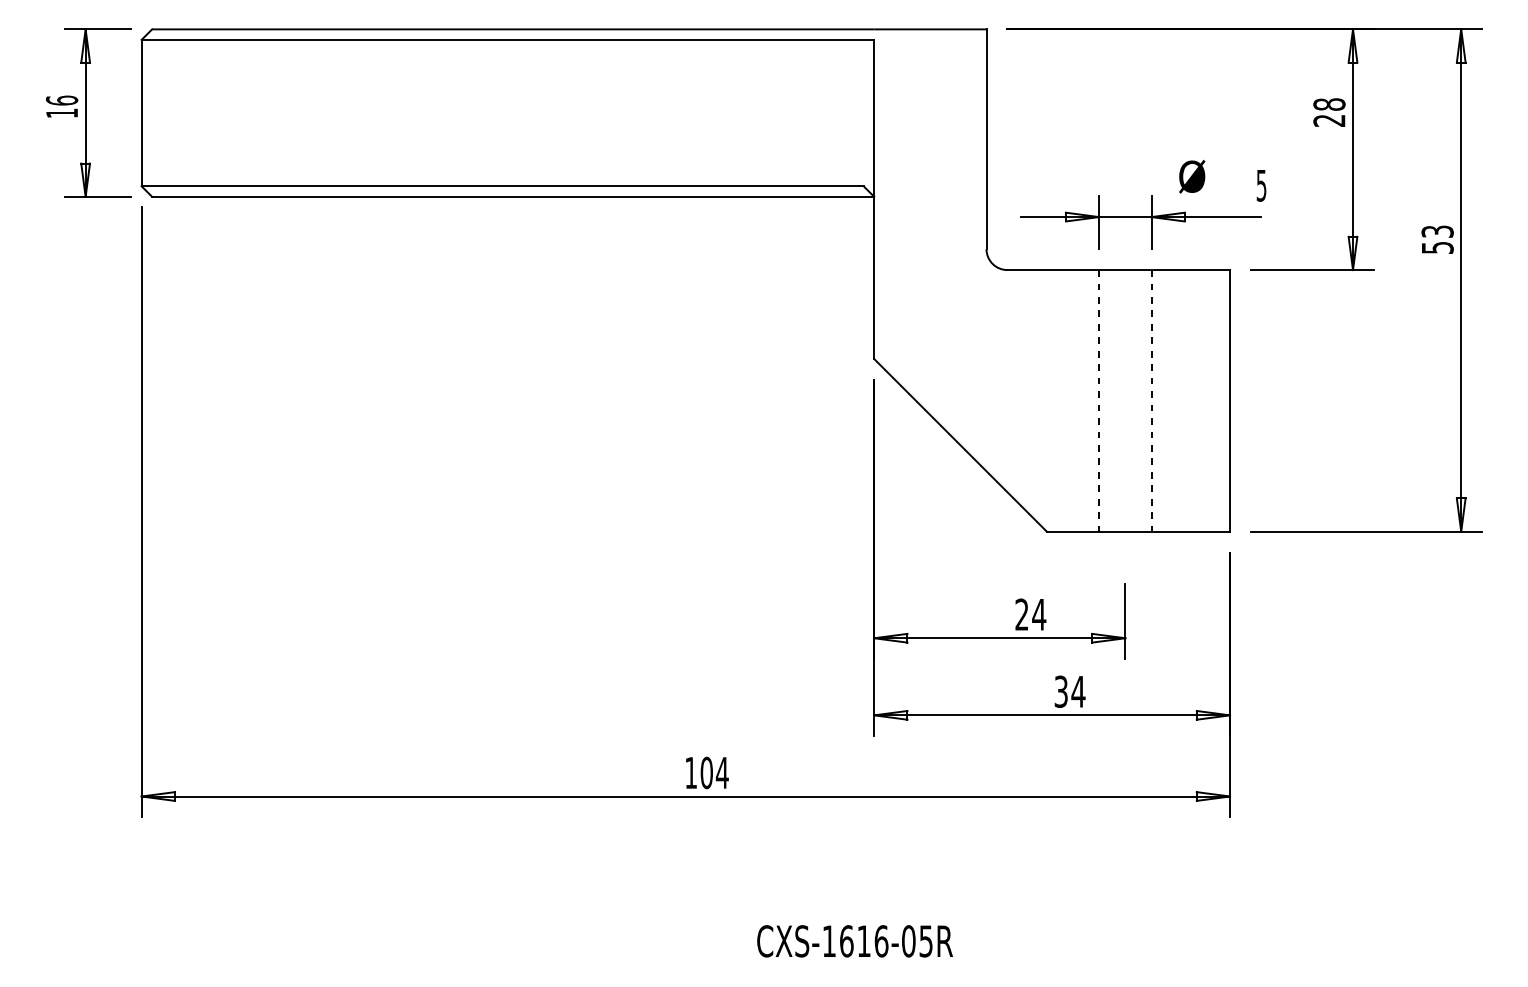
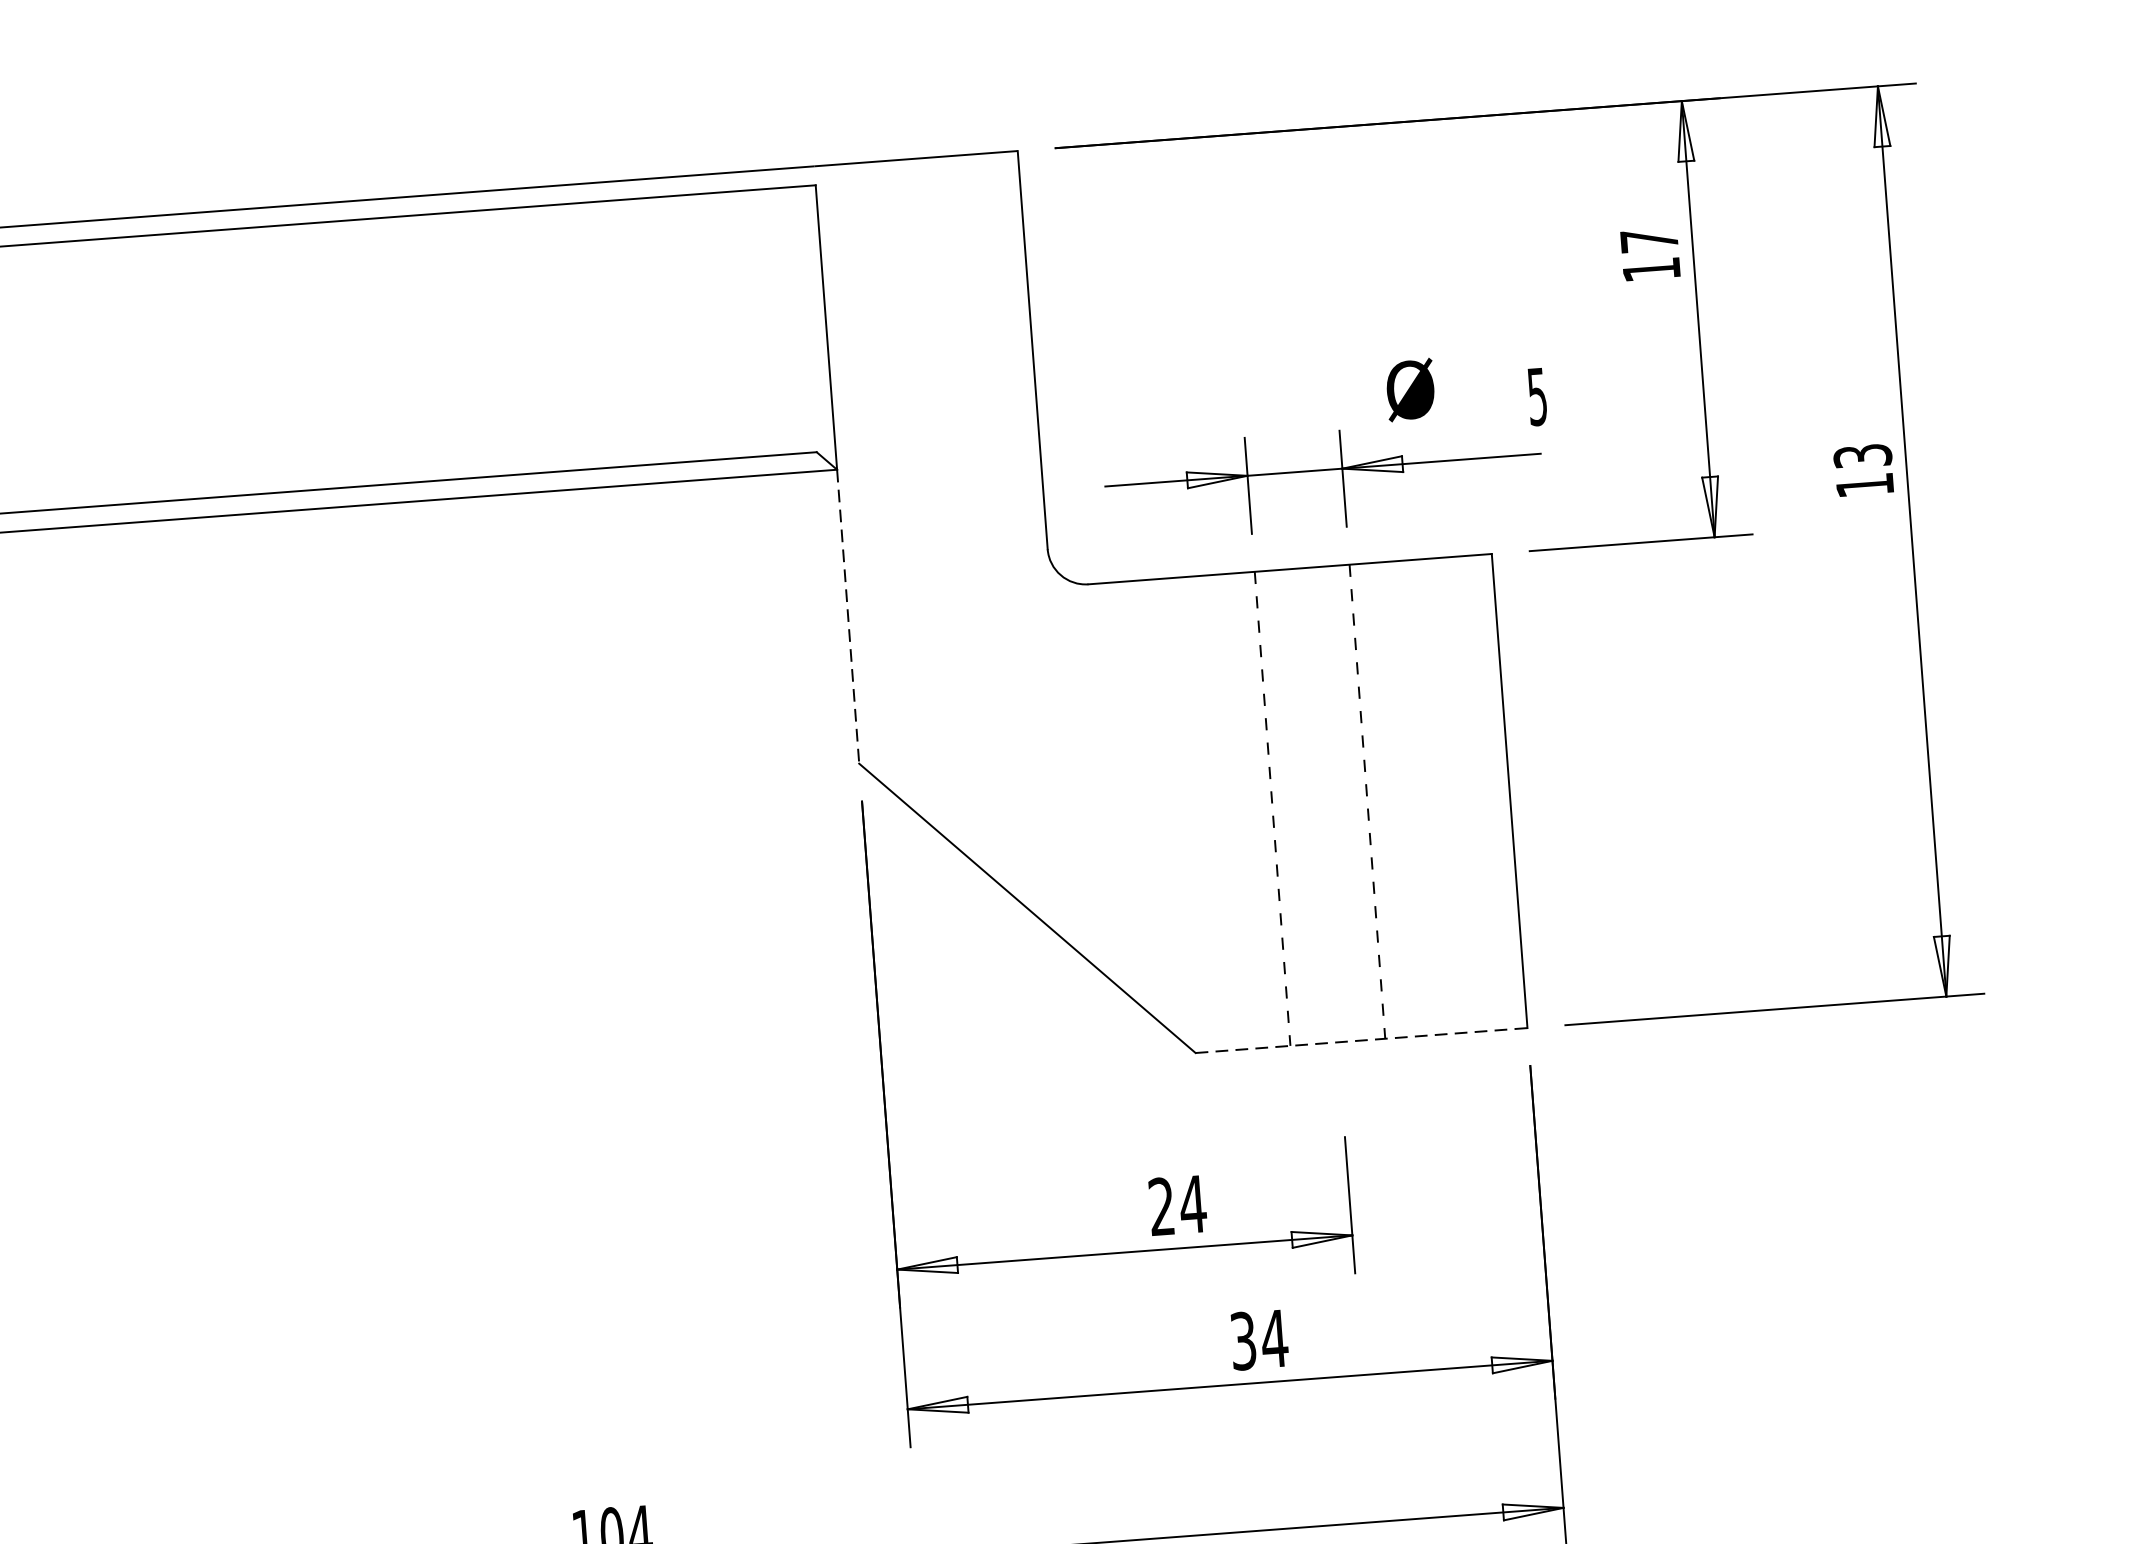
text: (1329, 112) -> (1650, 254), 28 -> 17
text: (1437, 247) -> (1864, 484), 53 -> 13
line: (874, 278) -> (848, 617), solid -> dashed
line: (1138, 531) -> (1361, 1040), solid -> dashed

